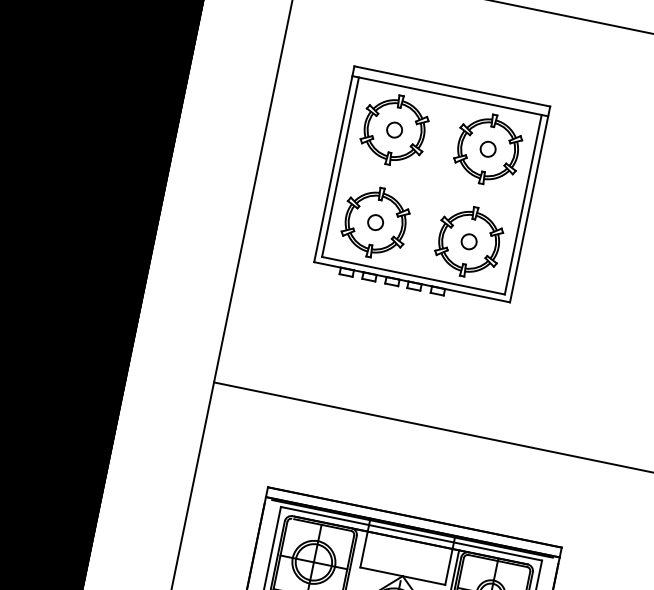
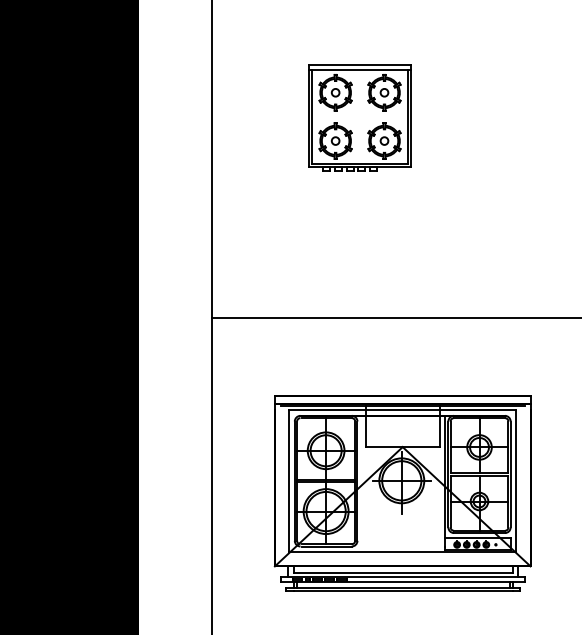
part: (430, 187) -> (359, 117), size x0.6

